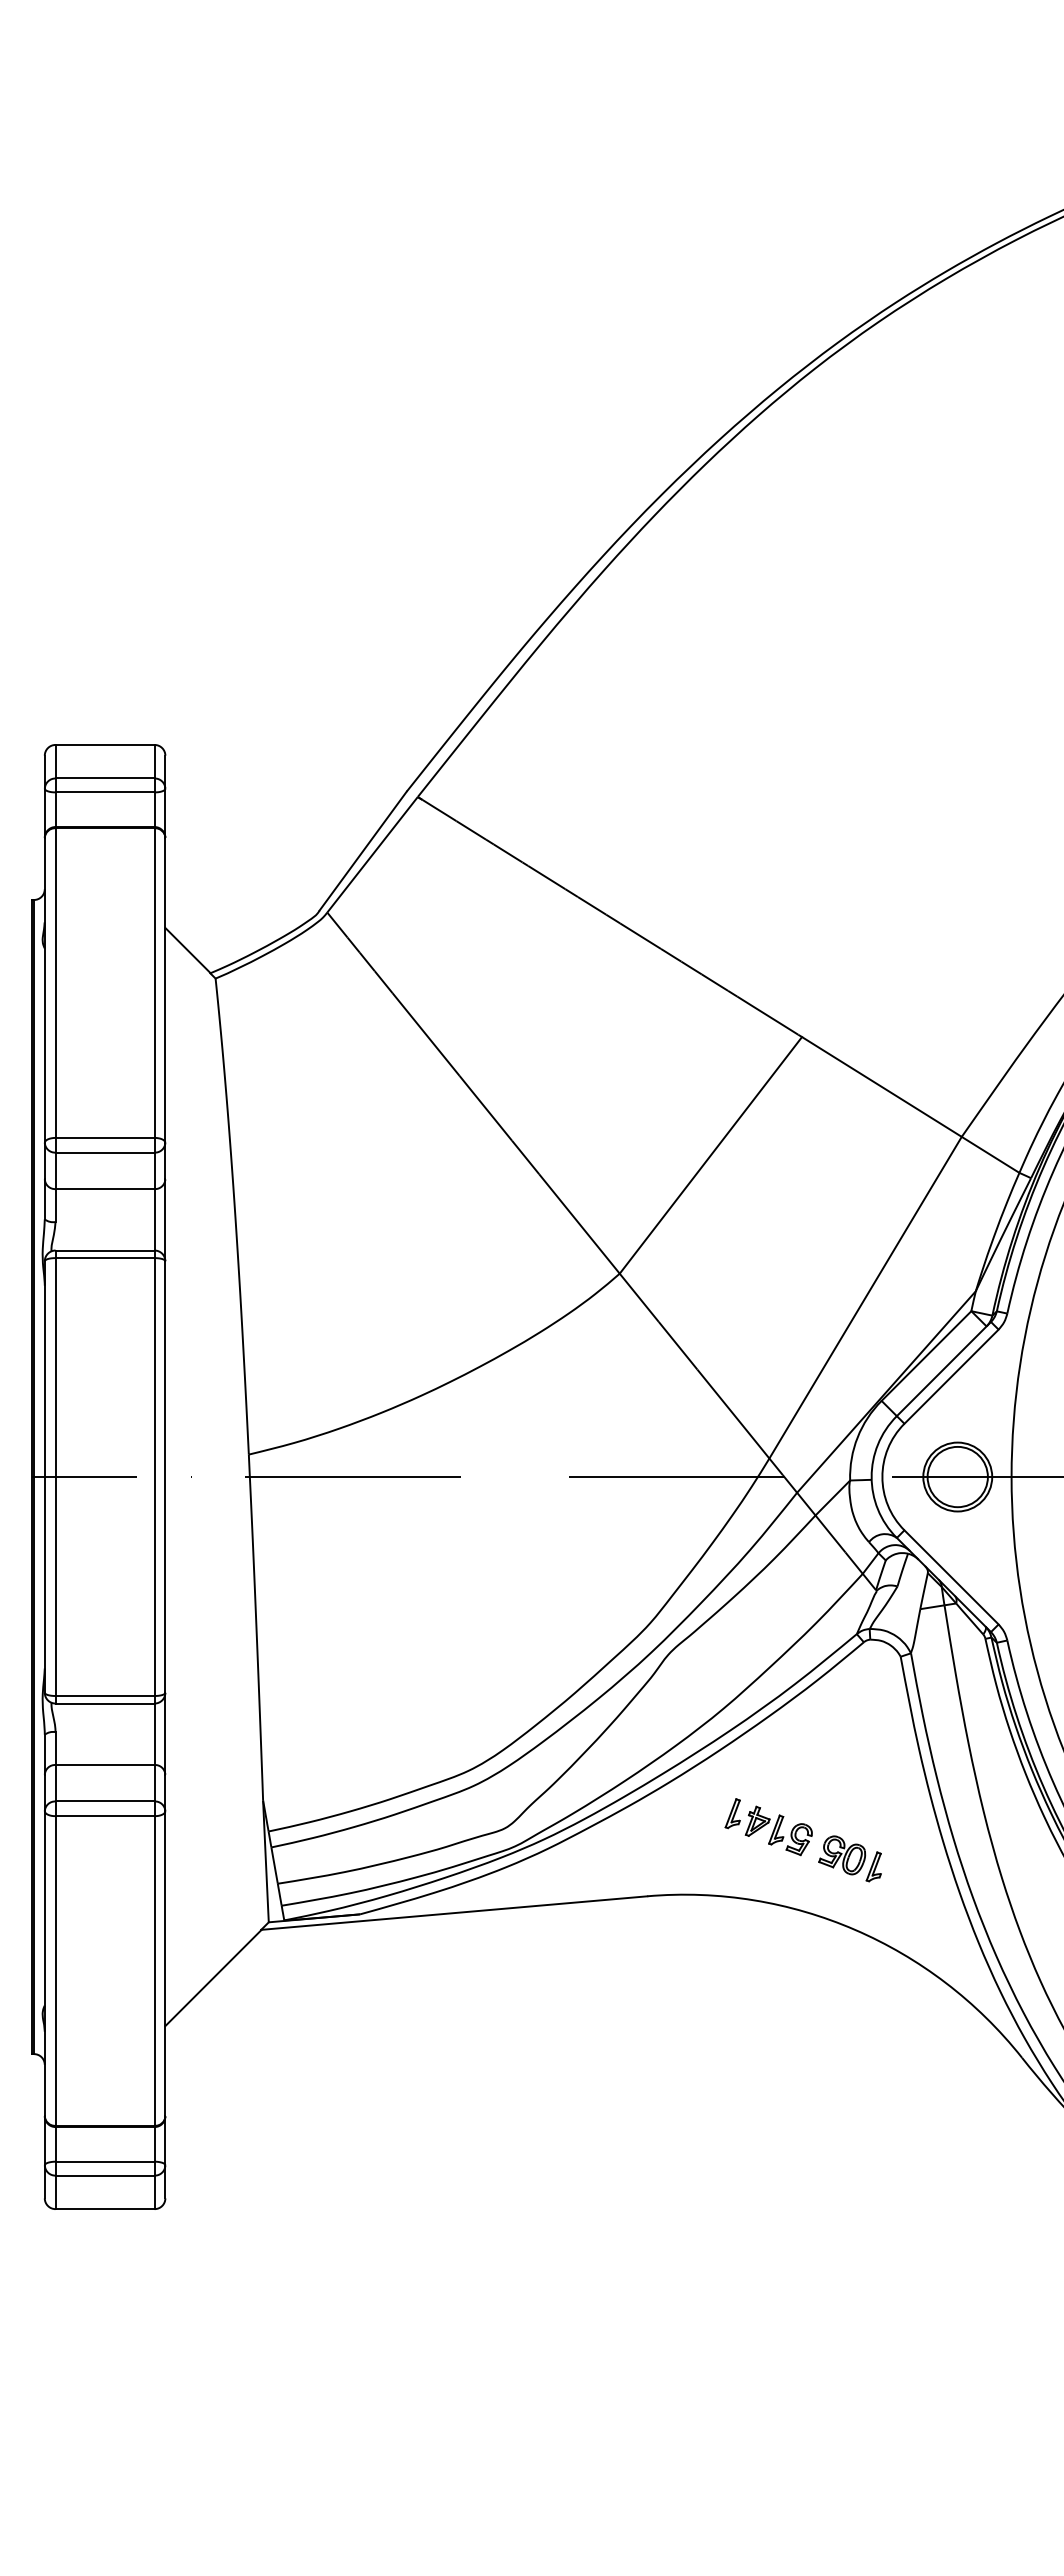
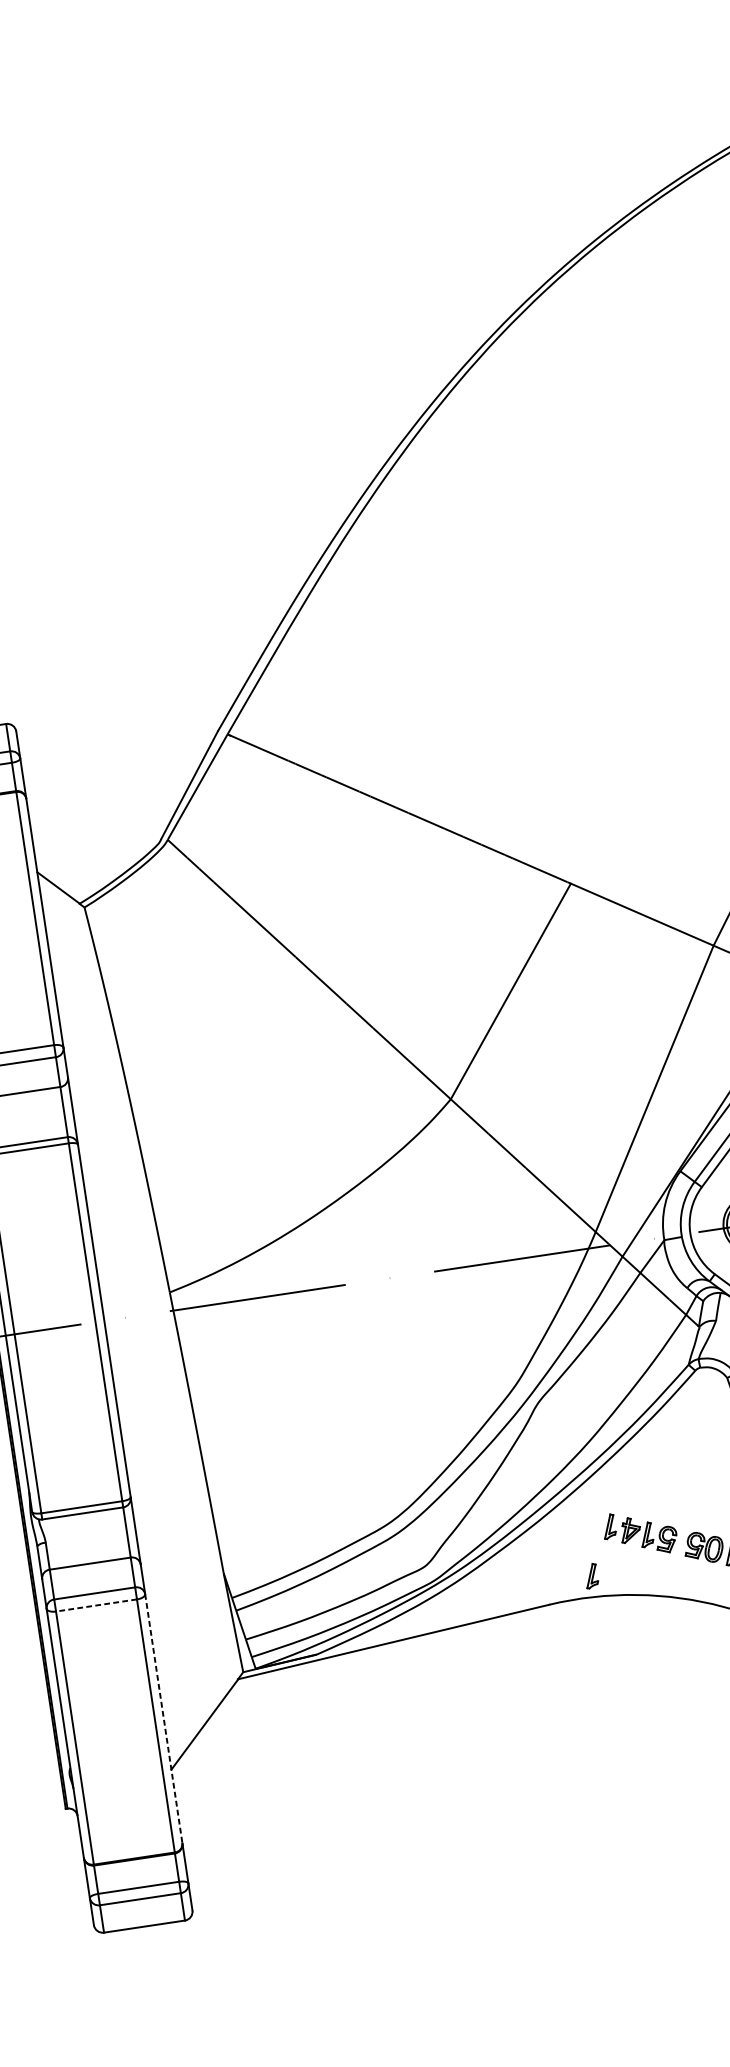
line: (105, 1816) -> (96, 1605), solid -> dashed
part: (702, 1869) -> (591, 1576), added
line: (165, 1963) -> (163, 1718), solid -> dashed

